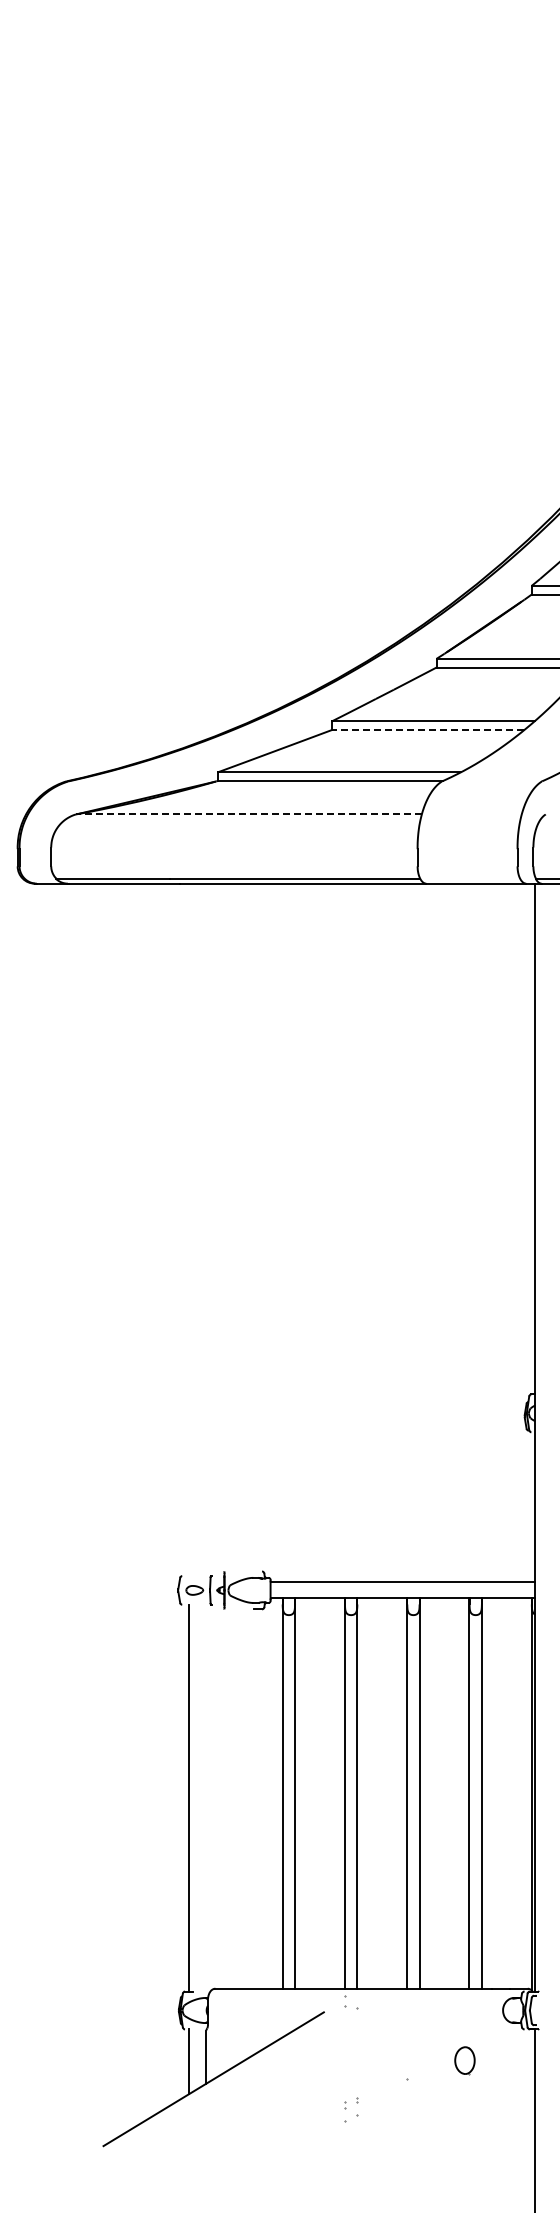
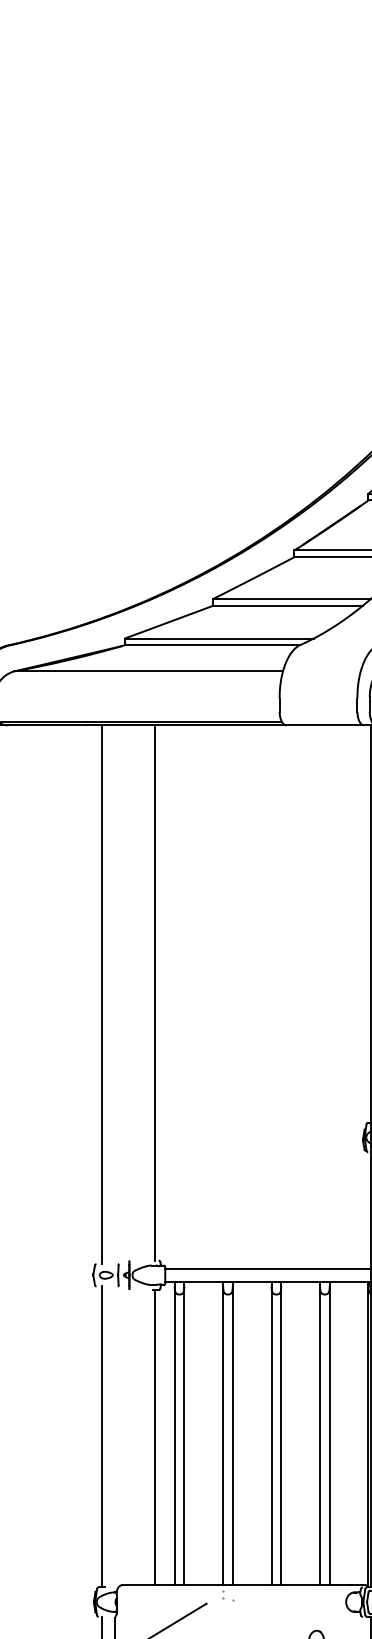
line: (427, 730) -> (287, 606), dashed -> solid
line: (248, 814) -> (148, 671), dashed -> solid
line: (256, 1227) -> (154, 992), added
line: (188, 1229) -> (101, 994), added
line: (256, 1798) -> (154, 1437), added

